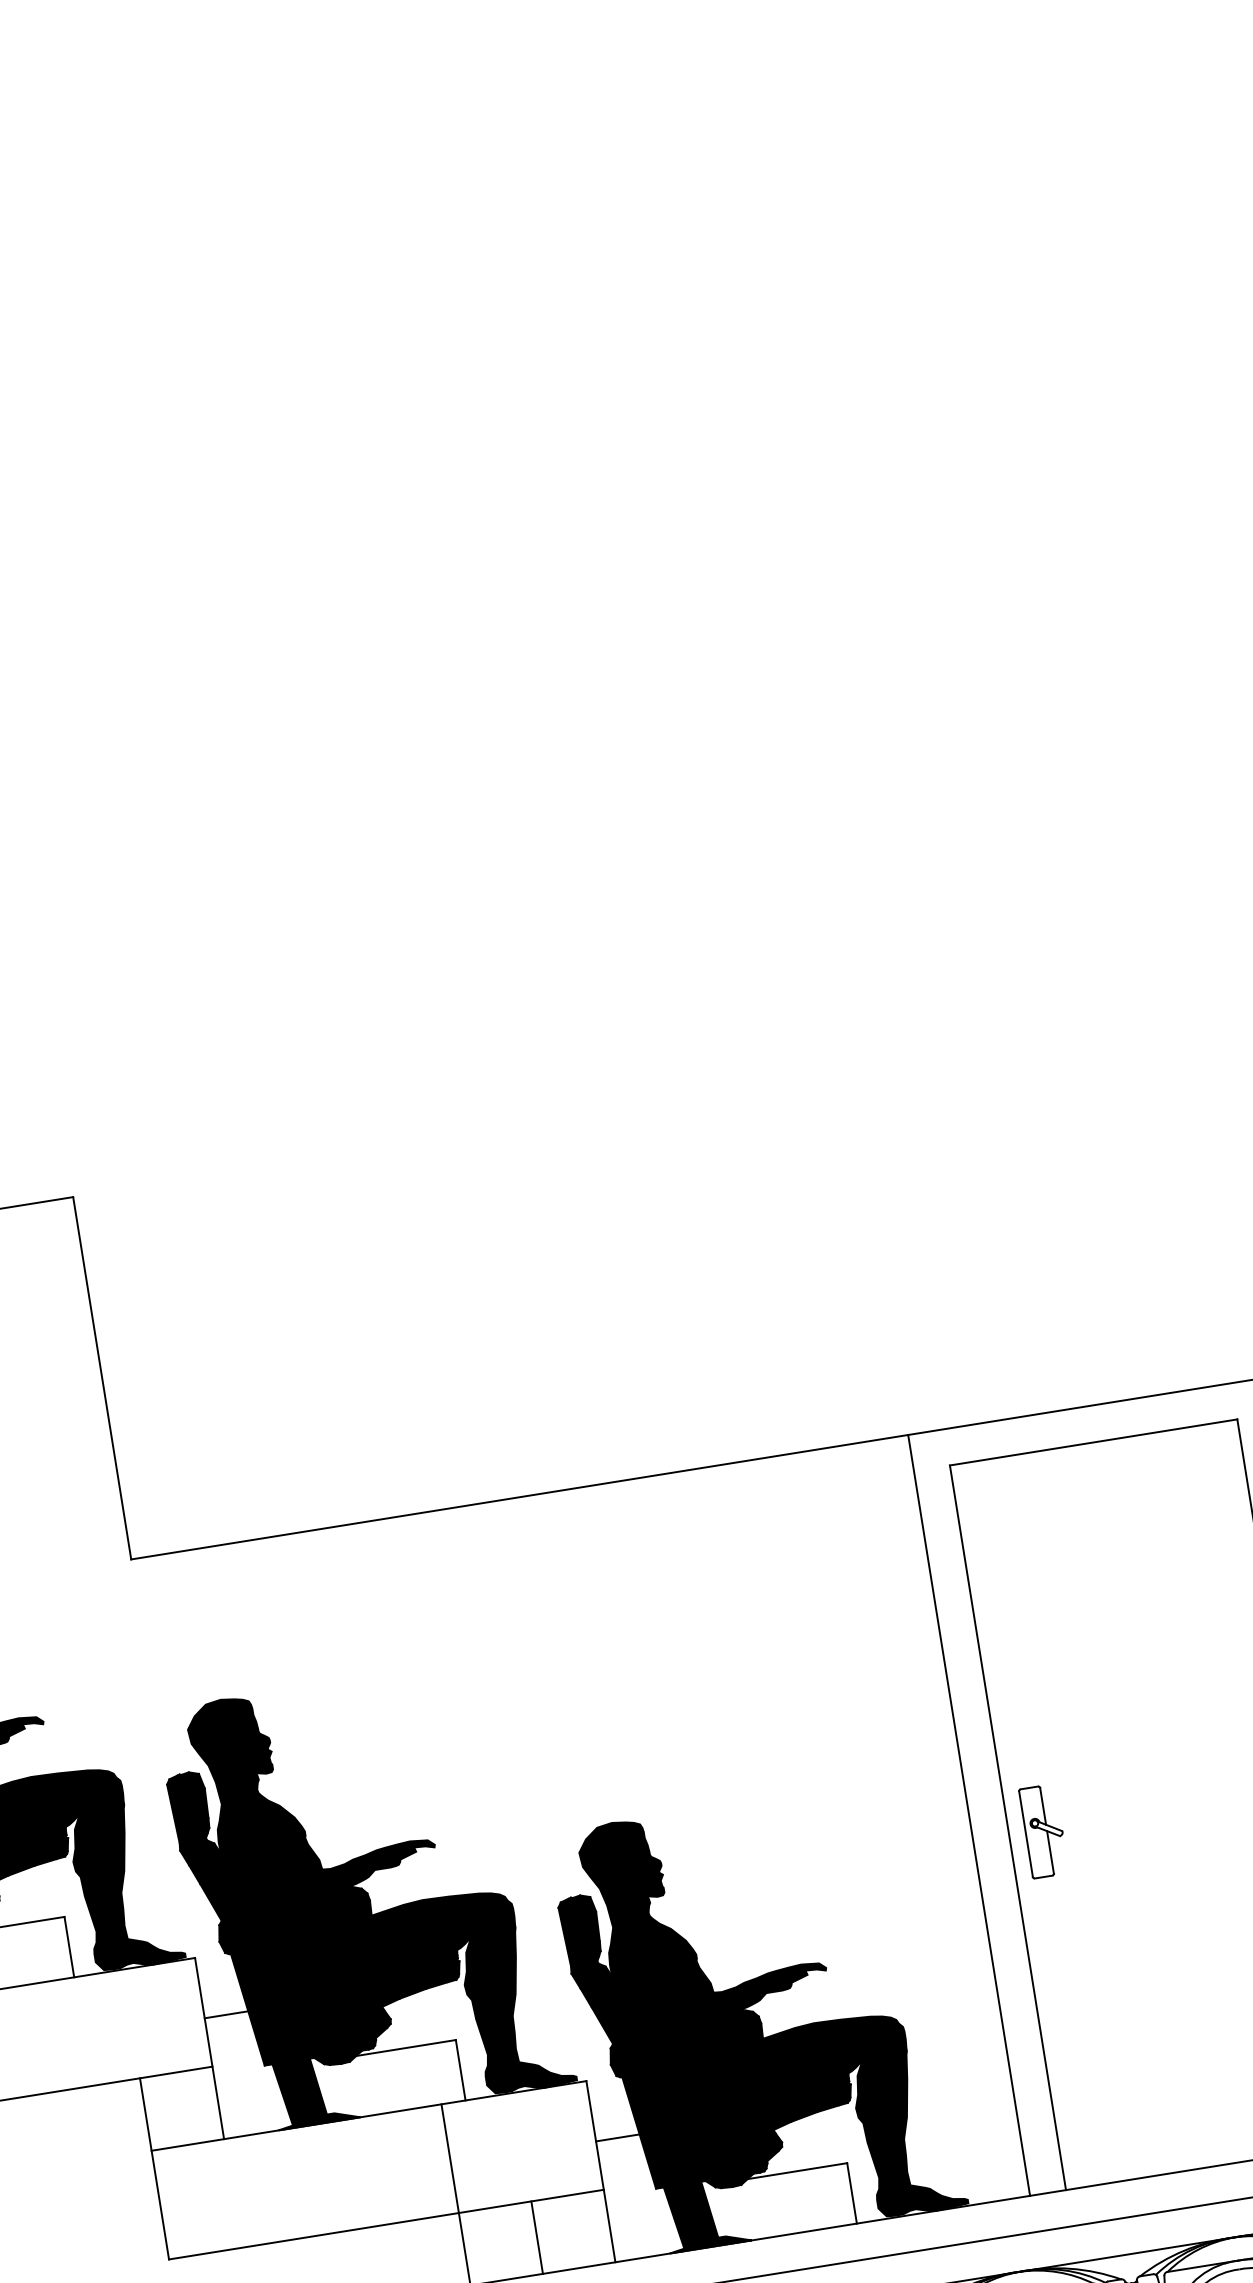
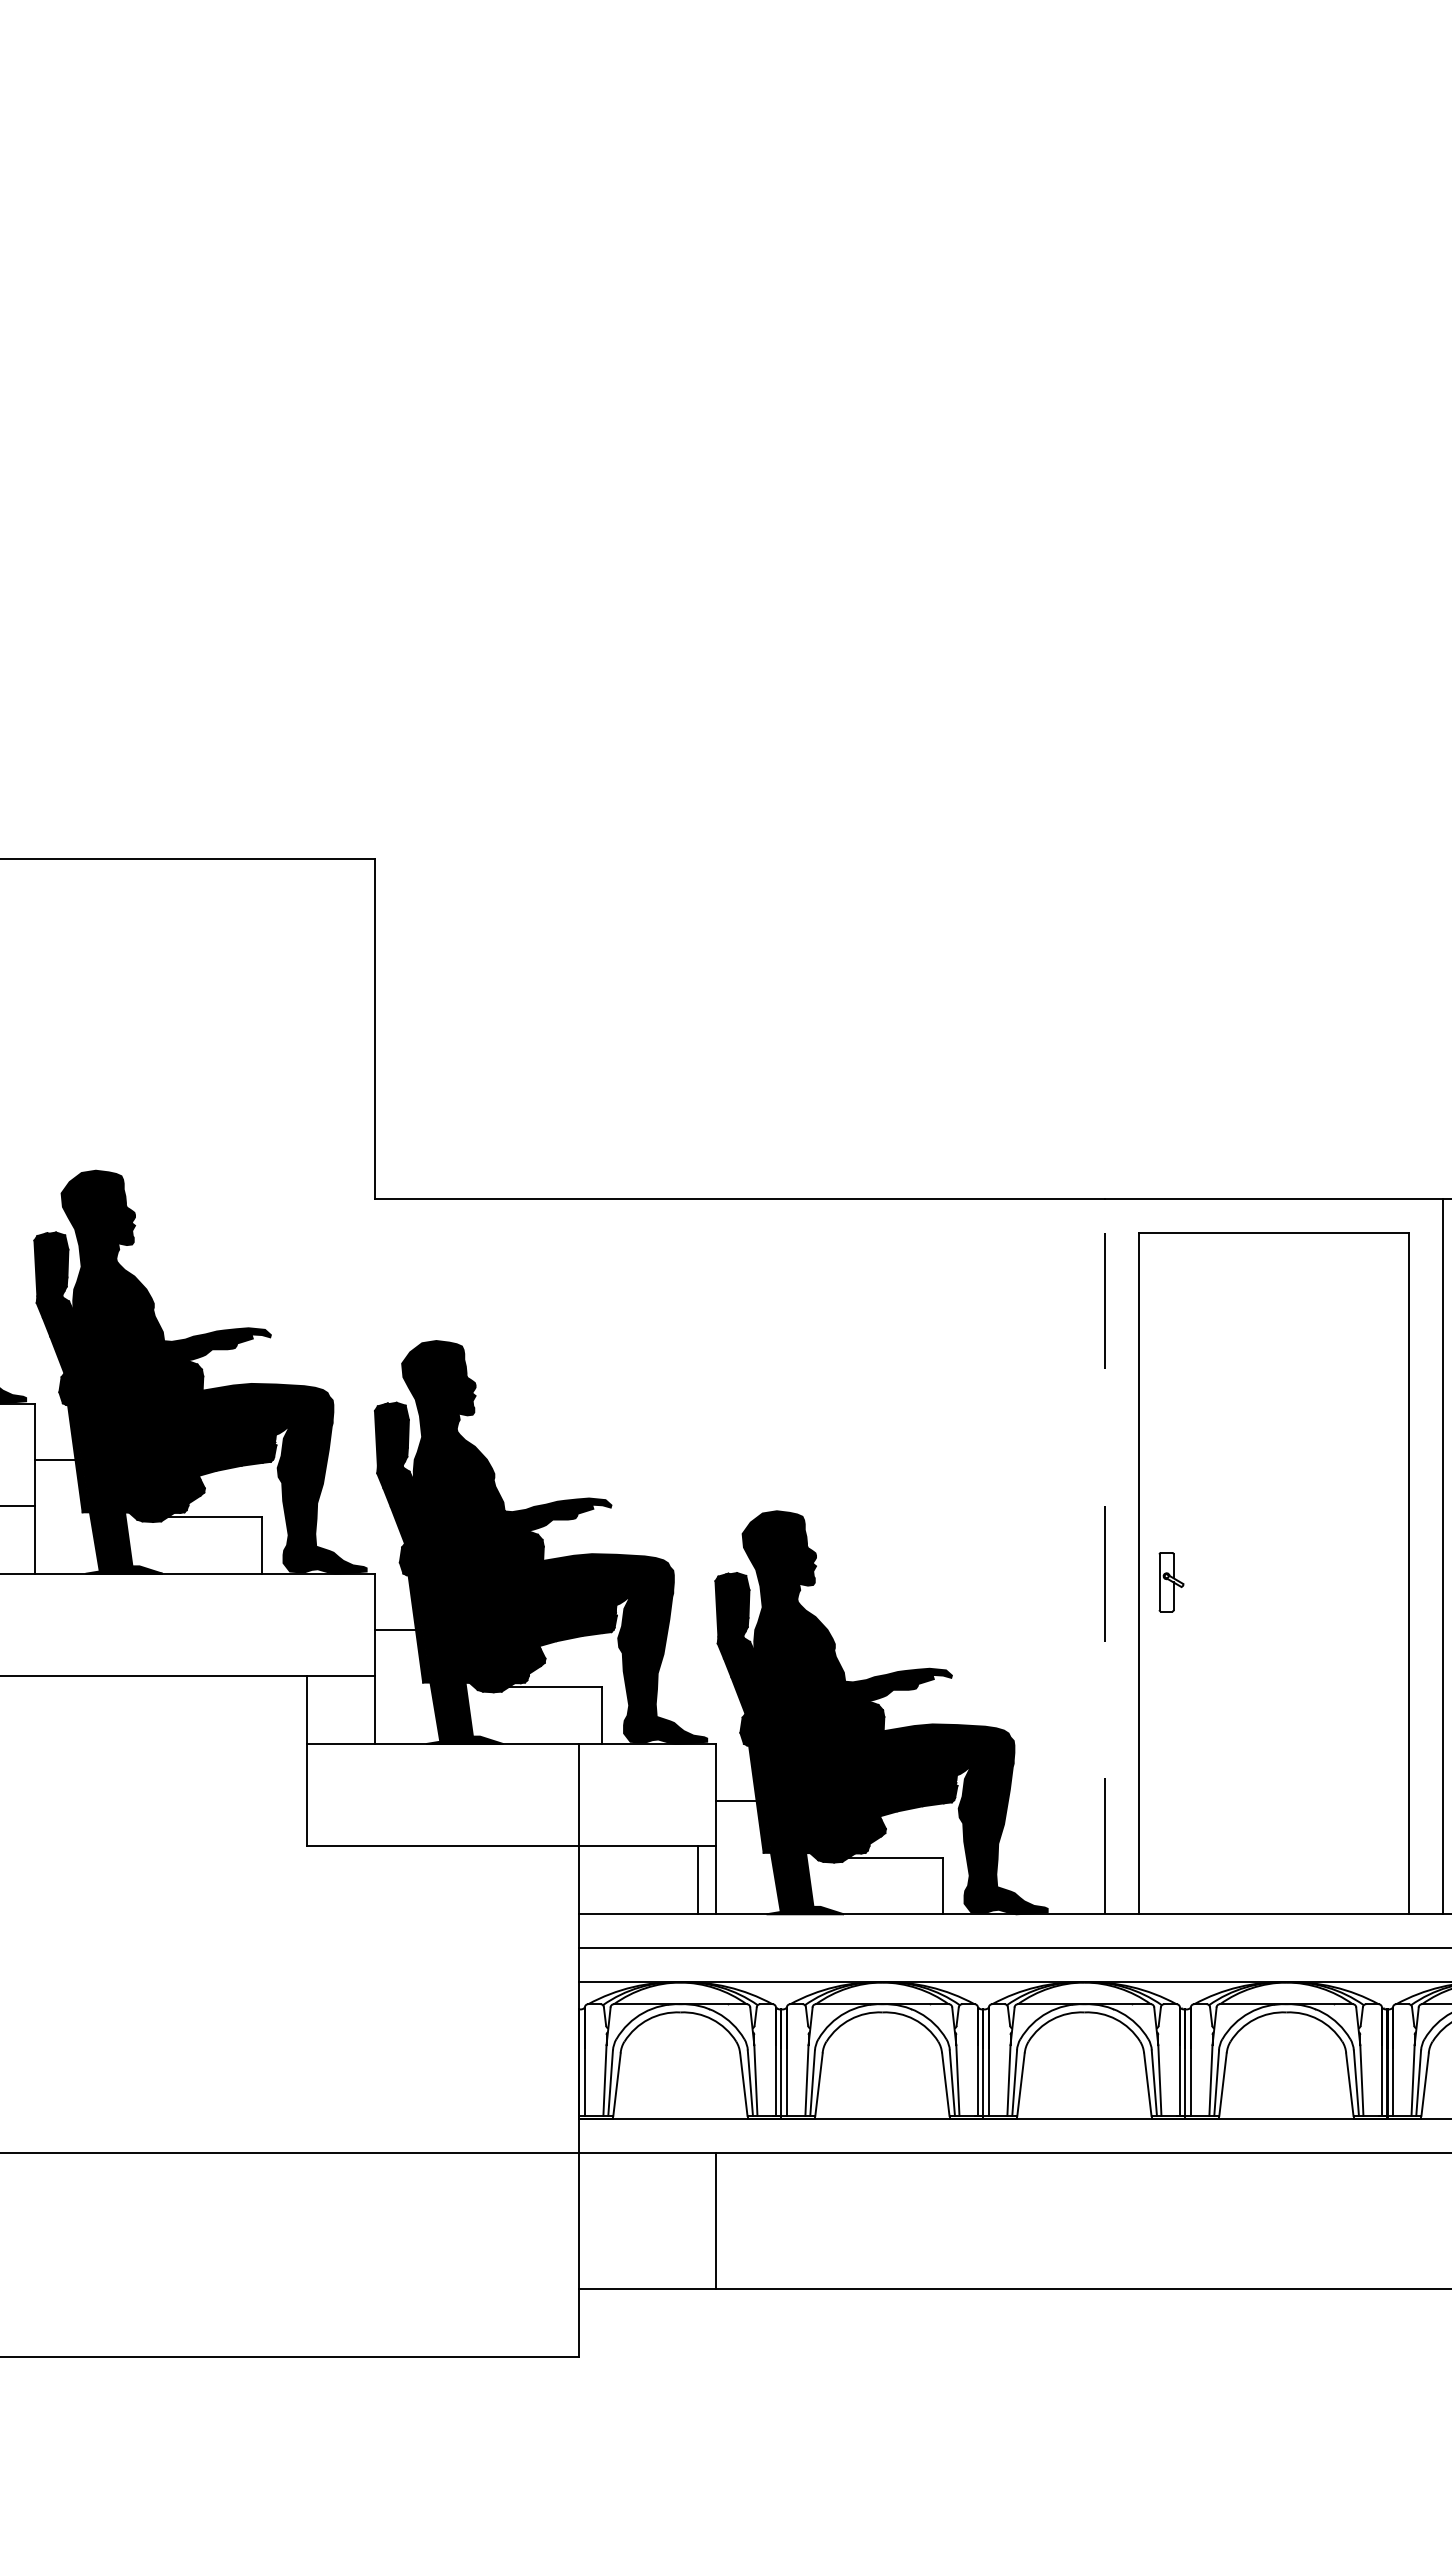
line: (969, 1815) -> (1105, 1556), solid -> dashed
part: (1043, 1830) -> (1171, 1581), size x0.7
line: (537, 2237) -> (697, 1880), moved

